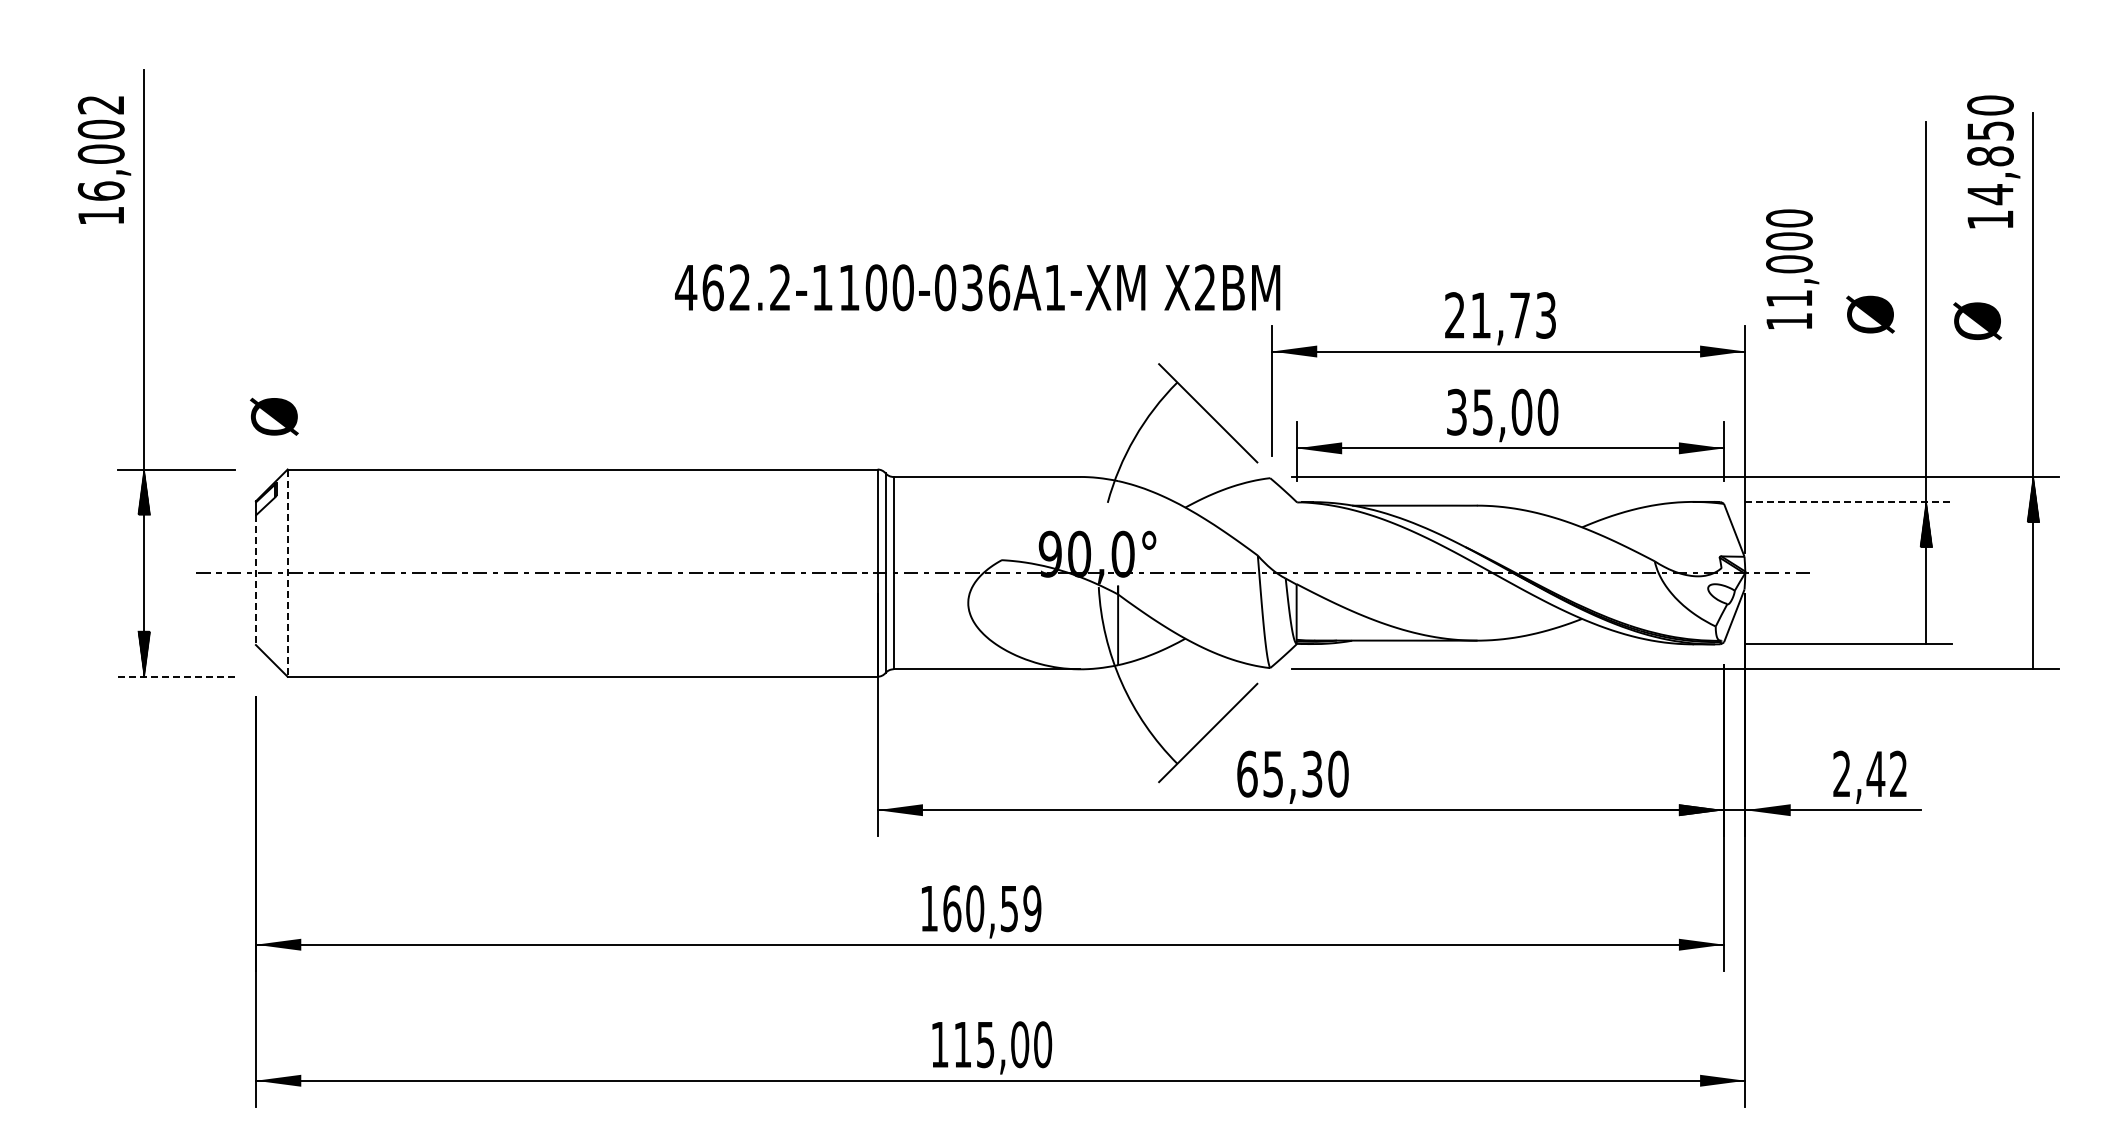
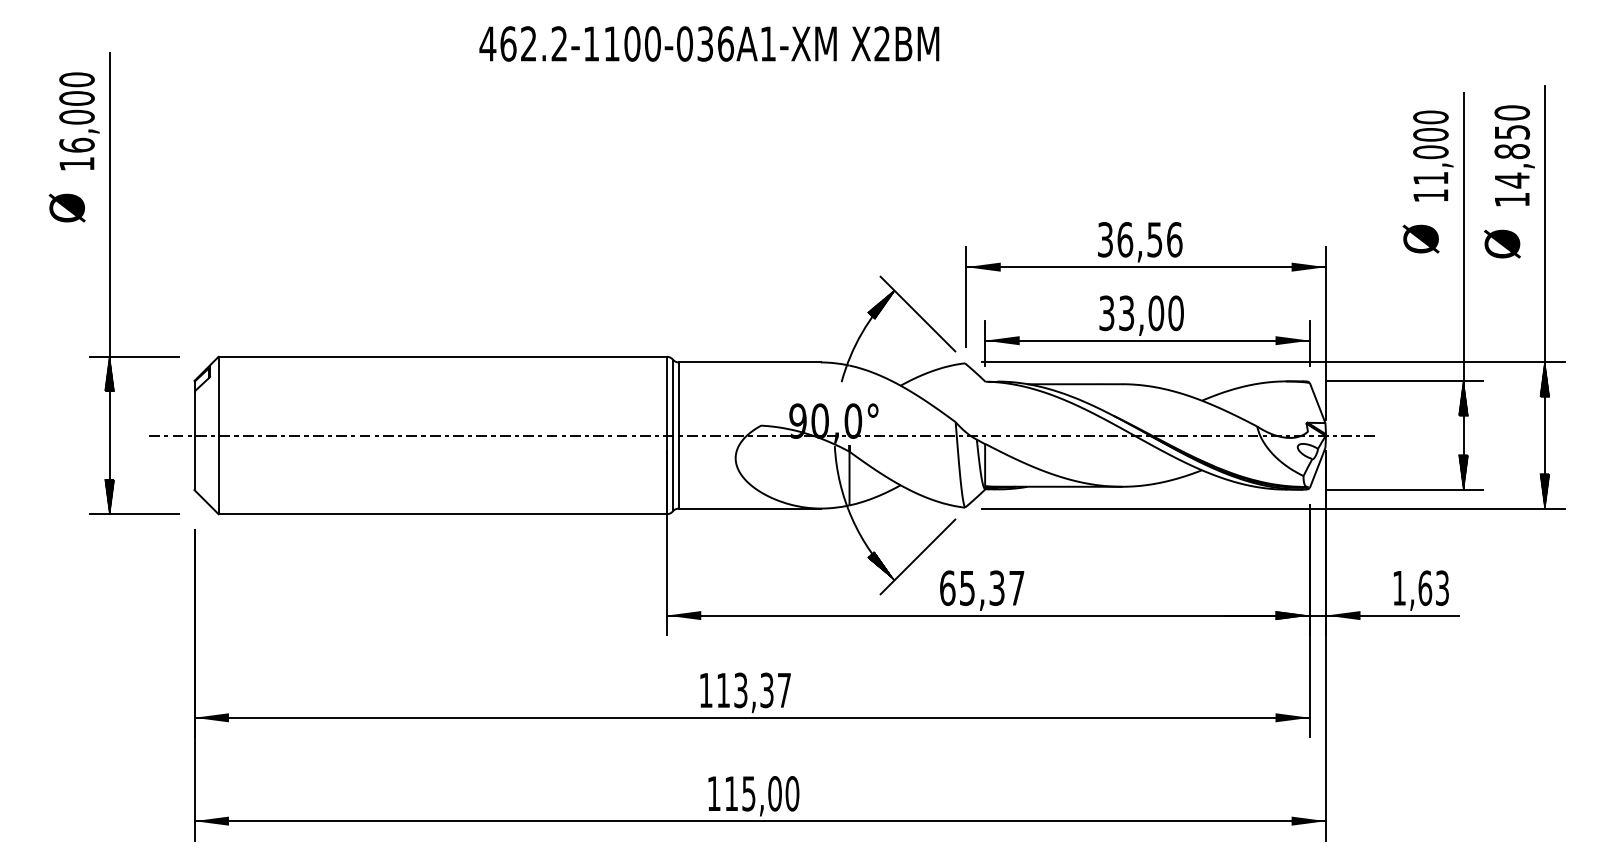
text: (100, 104) -> (76, 79), 16,002 -> 16,000
text: (1993, 161) -> (1514, 155), moved
text: (1792, 268) -> (1433, 155), moved
text: (977, 287) -> (709, 43), moved
text: (1500, 315) -> (1140, 239), 21,73 -> 36,56
hatch: (1159, 400) -> (880, 304), added
text: (1482, 411) -> (1126, 312), 35,00 -> 33,00
text: (274, 416) -> (67, 207), moved
line: (1848, 501) -> (1404, 381), dashed -> solid
line: (287, 573) -> (218, 435), dashed -> solid
line: (255, 580) -> (194, 441), dashed -> solid
hatch: (1926, 621) -> (1463, 472), added
hatch: (2033, 646) -> (1544, 491), added
line: (176, 676) -> (134, 514), dashed -> solid
hatch: (1159, 744) -> (880, 565), added
text: (1338, 773) -> (1016, 587), 65,30 -> 65,37
text: (1870, 773) -> (1421, 587), 2,42 -> 1,63
text: (992, 908) -> (754, 690), 160,59 -> 113,37

